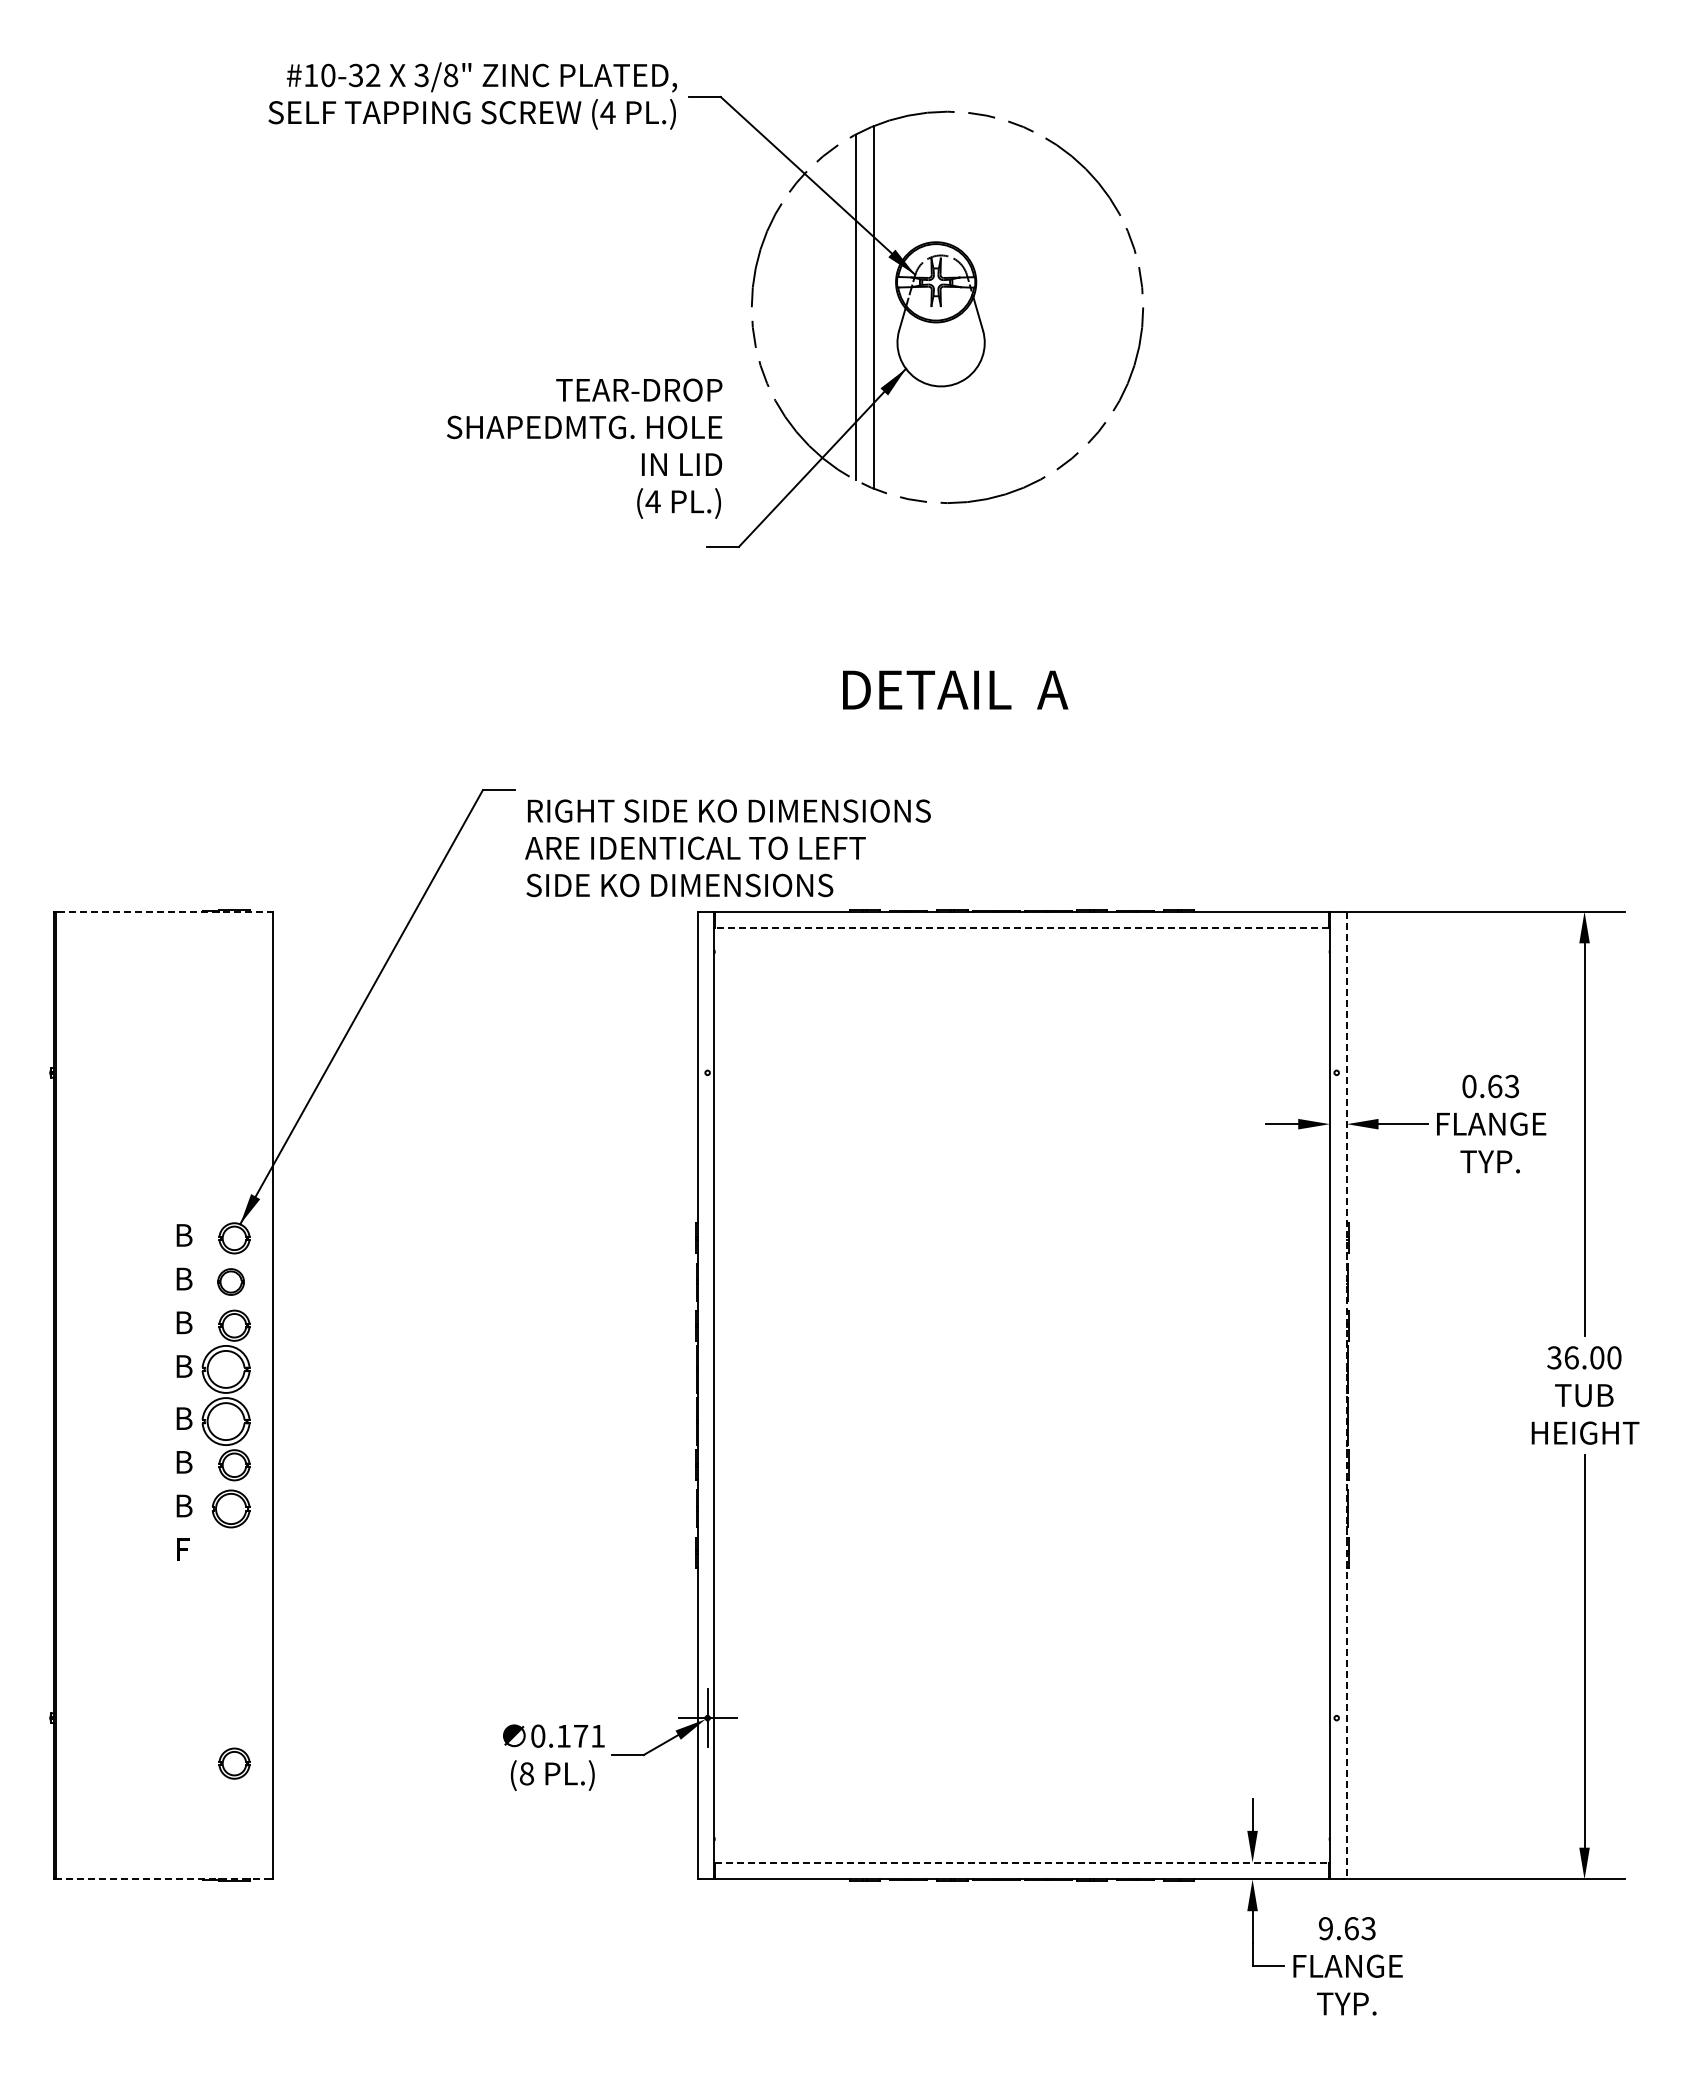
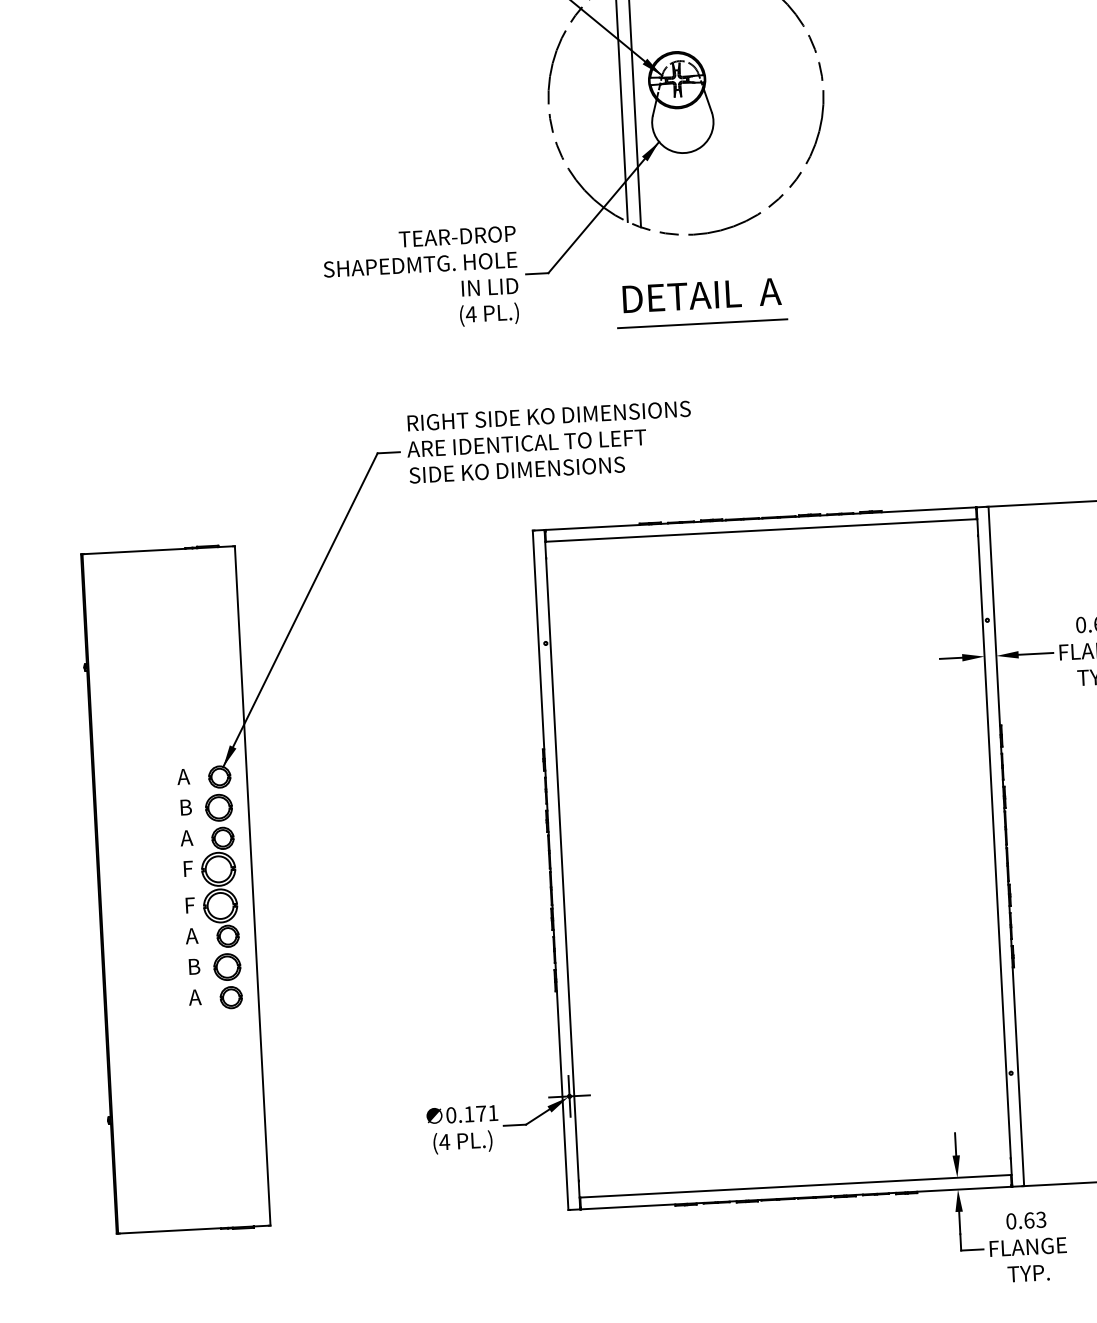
text: (584, 448) -> (421, 279), moved
line: (953, 630) -> (702, 323), added
text: (955, 689) -> (702, 295), moved
text: (727, 848) -> (549, 442), moved
line: (165, 911) -> (159, 550), dashed -> solid
line: (1022, 928) -> (761, 530), dashed -> solid
text: (183, 1235) -> (183, 776), B -> A
part: (230, 1281) -> (218, 807), size x1.43
text: (183, 1322) -> (187, 837), B -> A
text: (184, 1366) -> (189, 868), B -> F
line: (1346, 1395) -> (1006, 846), dashed -> solid
text: (184, 1418) -> (191, 905), B -> F
text: (183, 1462) -> (192, 936), B -> A
text: (183, 1549) -> (195, 997), F -> A
part: (234, 1763) -> (231, 997), moved
text: (526, 1773) -> (444, 1141), (8 -> (4
line: (1022, 1862) -> (795, 1186), dashed -> solid
line: (164, 1879) -> (194, 1229), dashed -> solid
text: (1325, 1928) -> (1010, 1221), 9.63 -> 0.63

